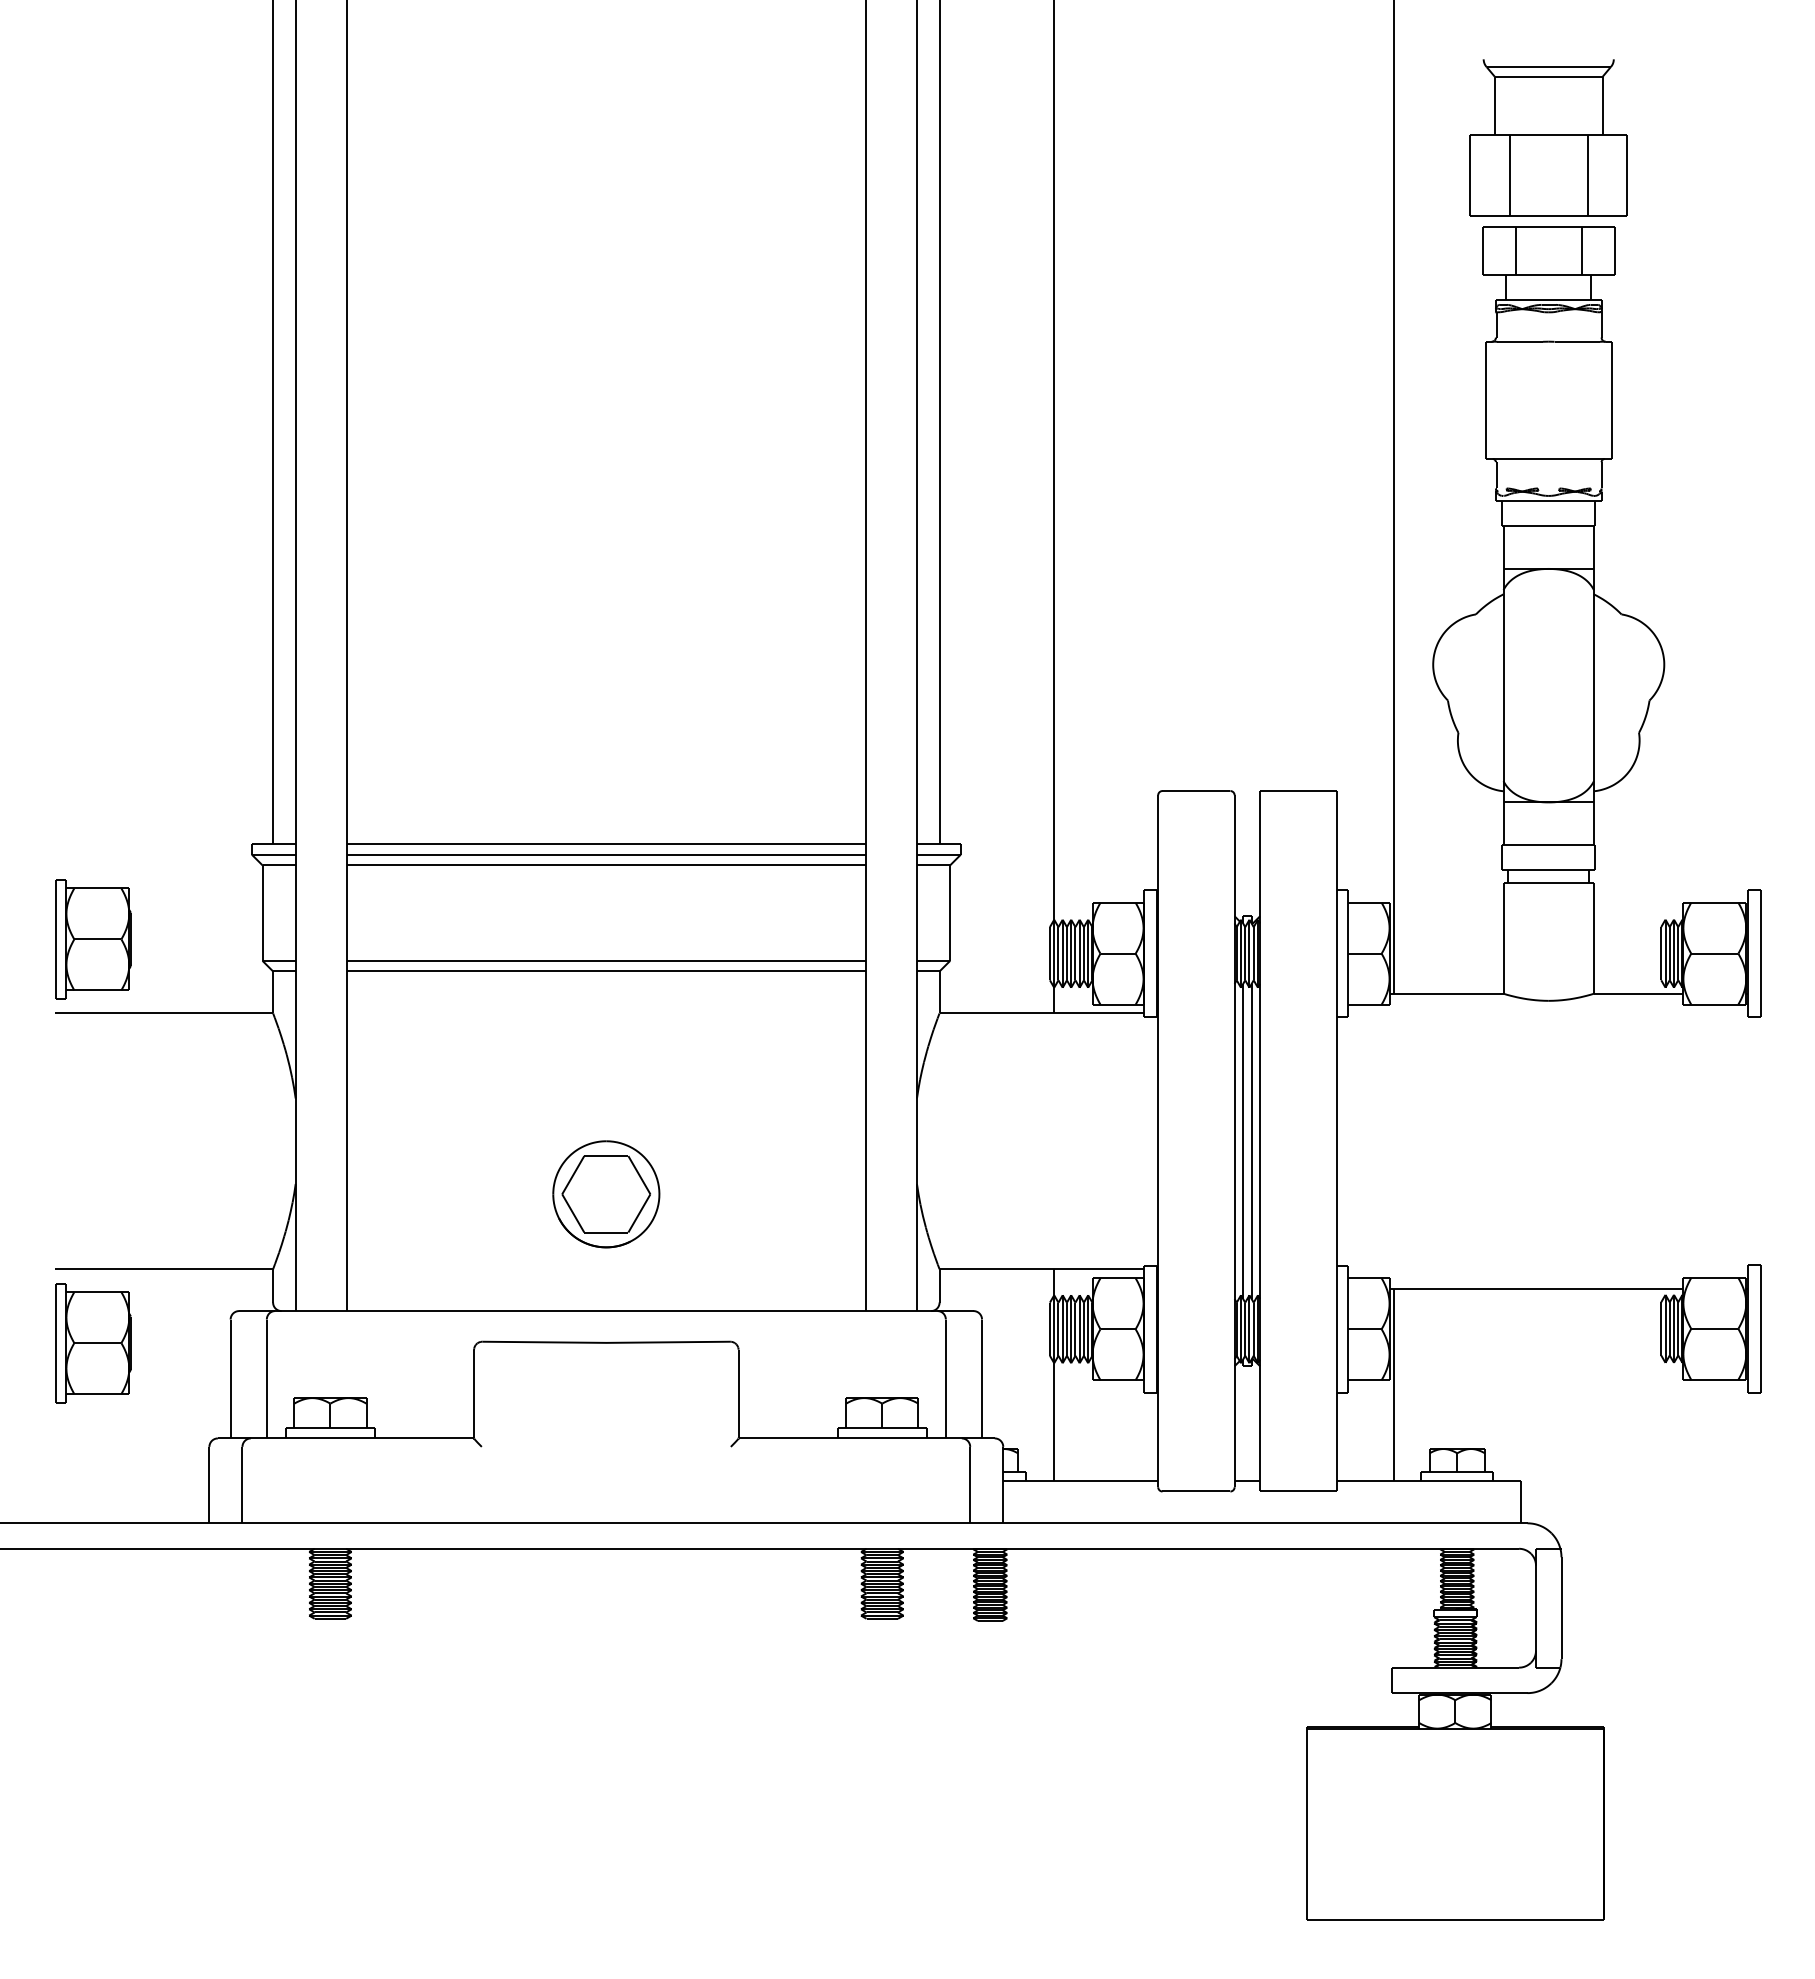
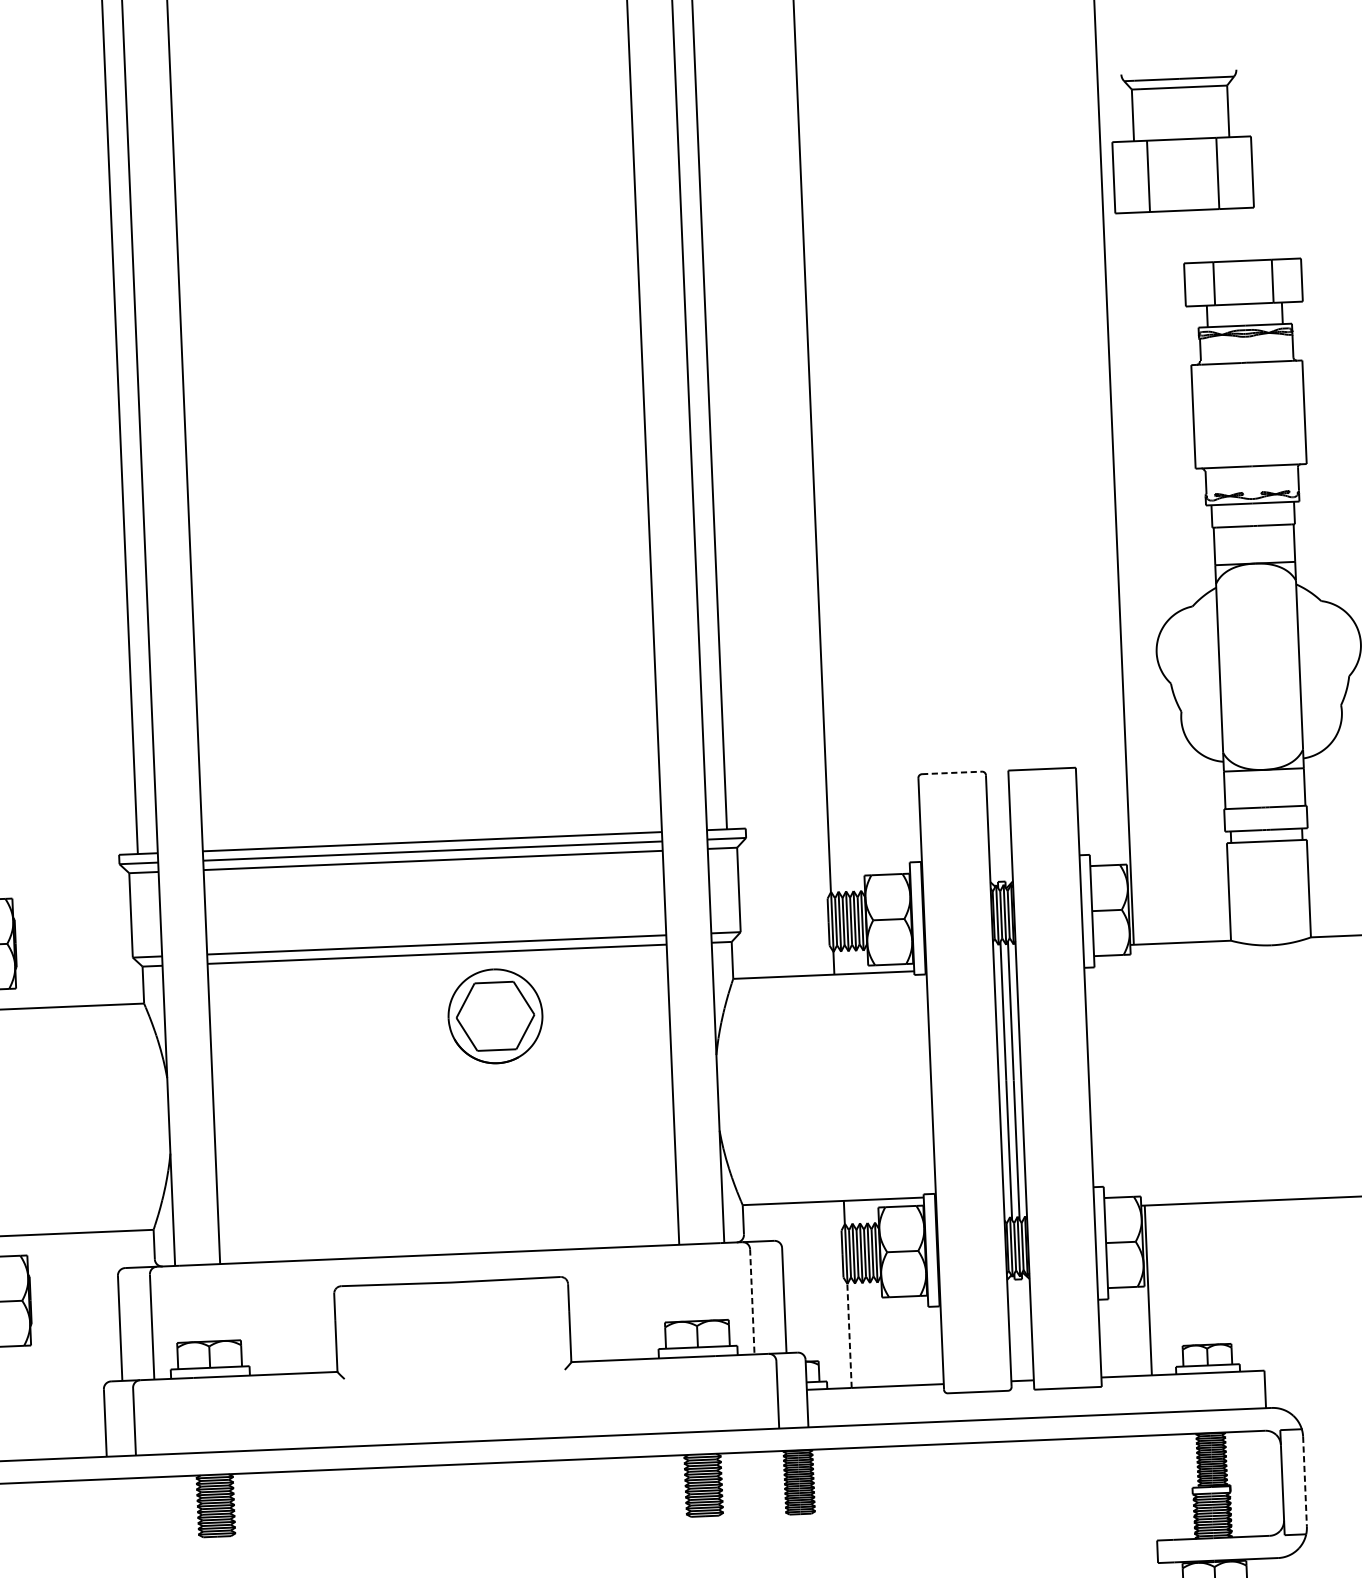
part: (1548, 137) -> (1181, 141), moved
line: (1196, 791) -> (952, 773), solid -> dashed
part: (606, 1194) -> (495, 1016), moved
line: (945, 1379) -> (752, 1302), solid -> dashed
line: (1054, 1421) -> (849, 1335), solid -> dashed
line: (1561, 1608) -> (1305, 1481), solid -> dashed

